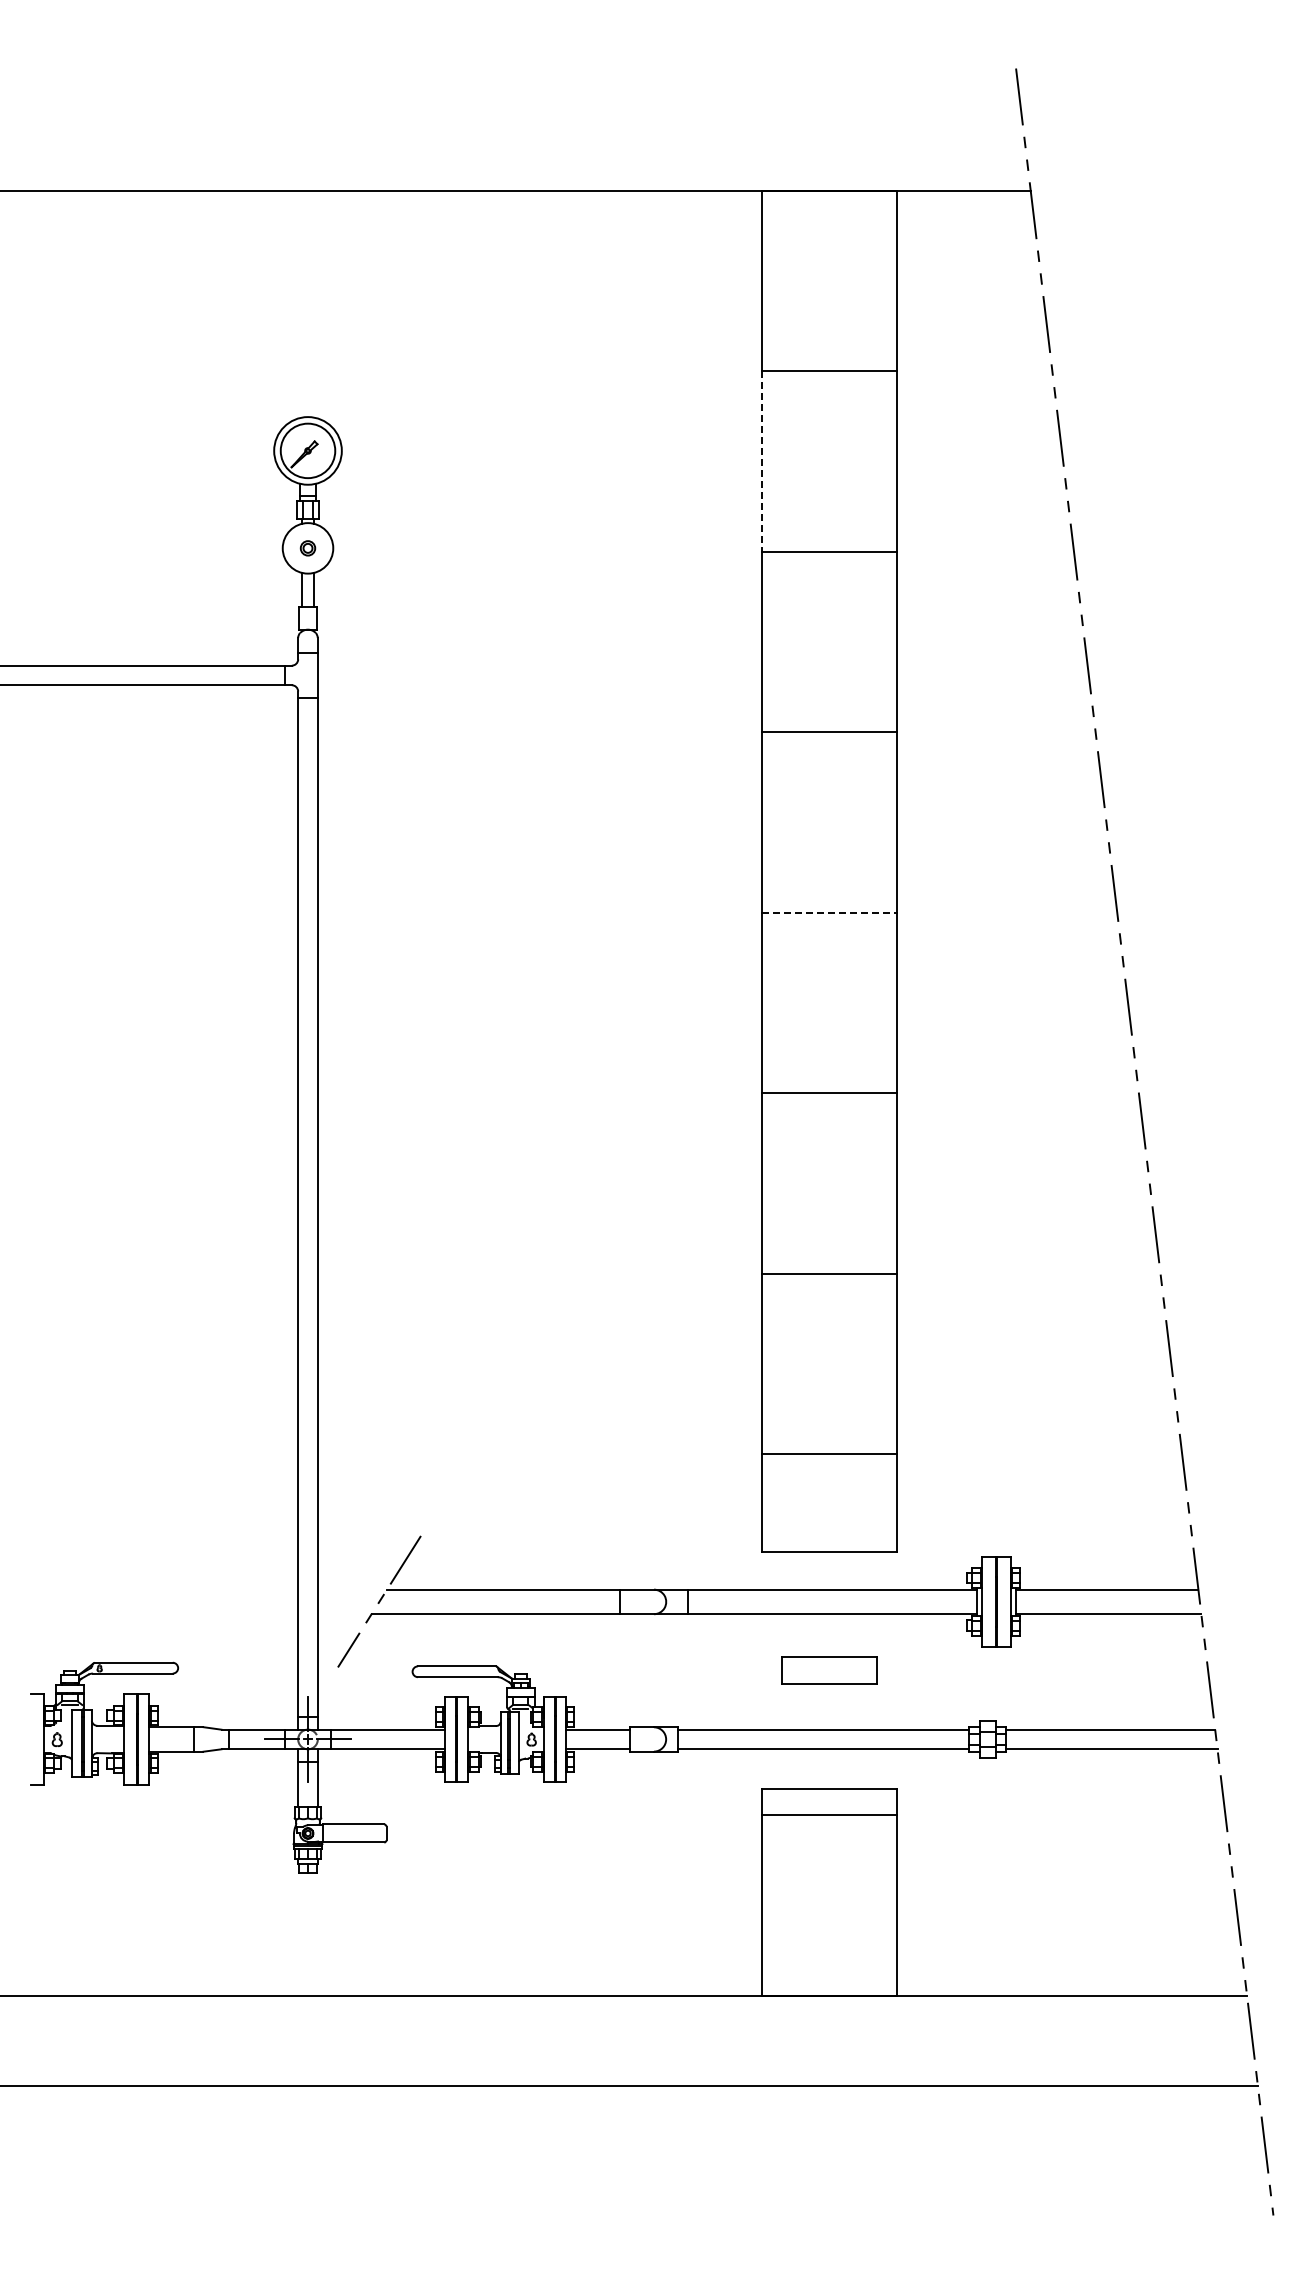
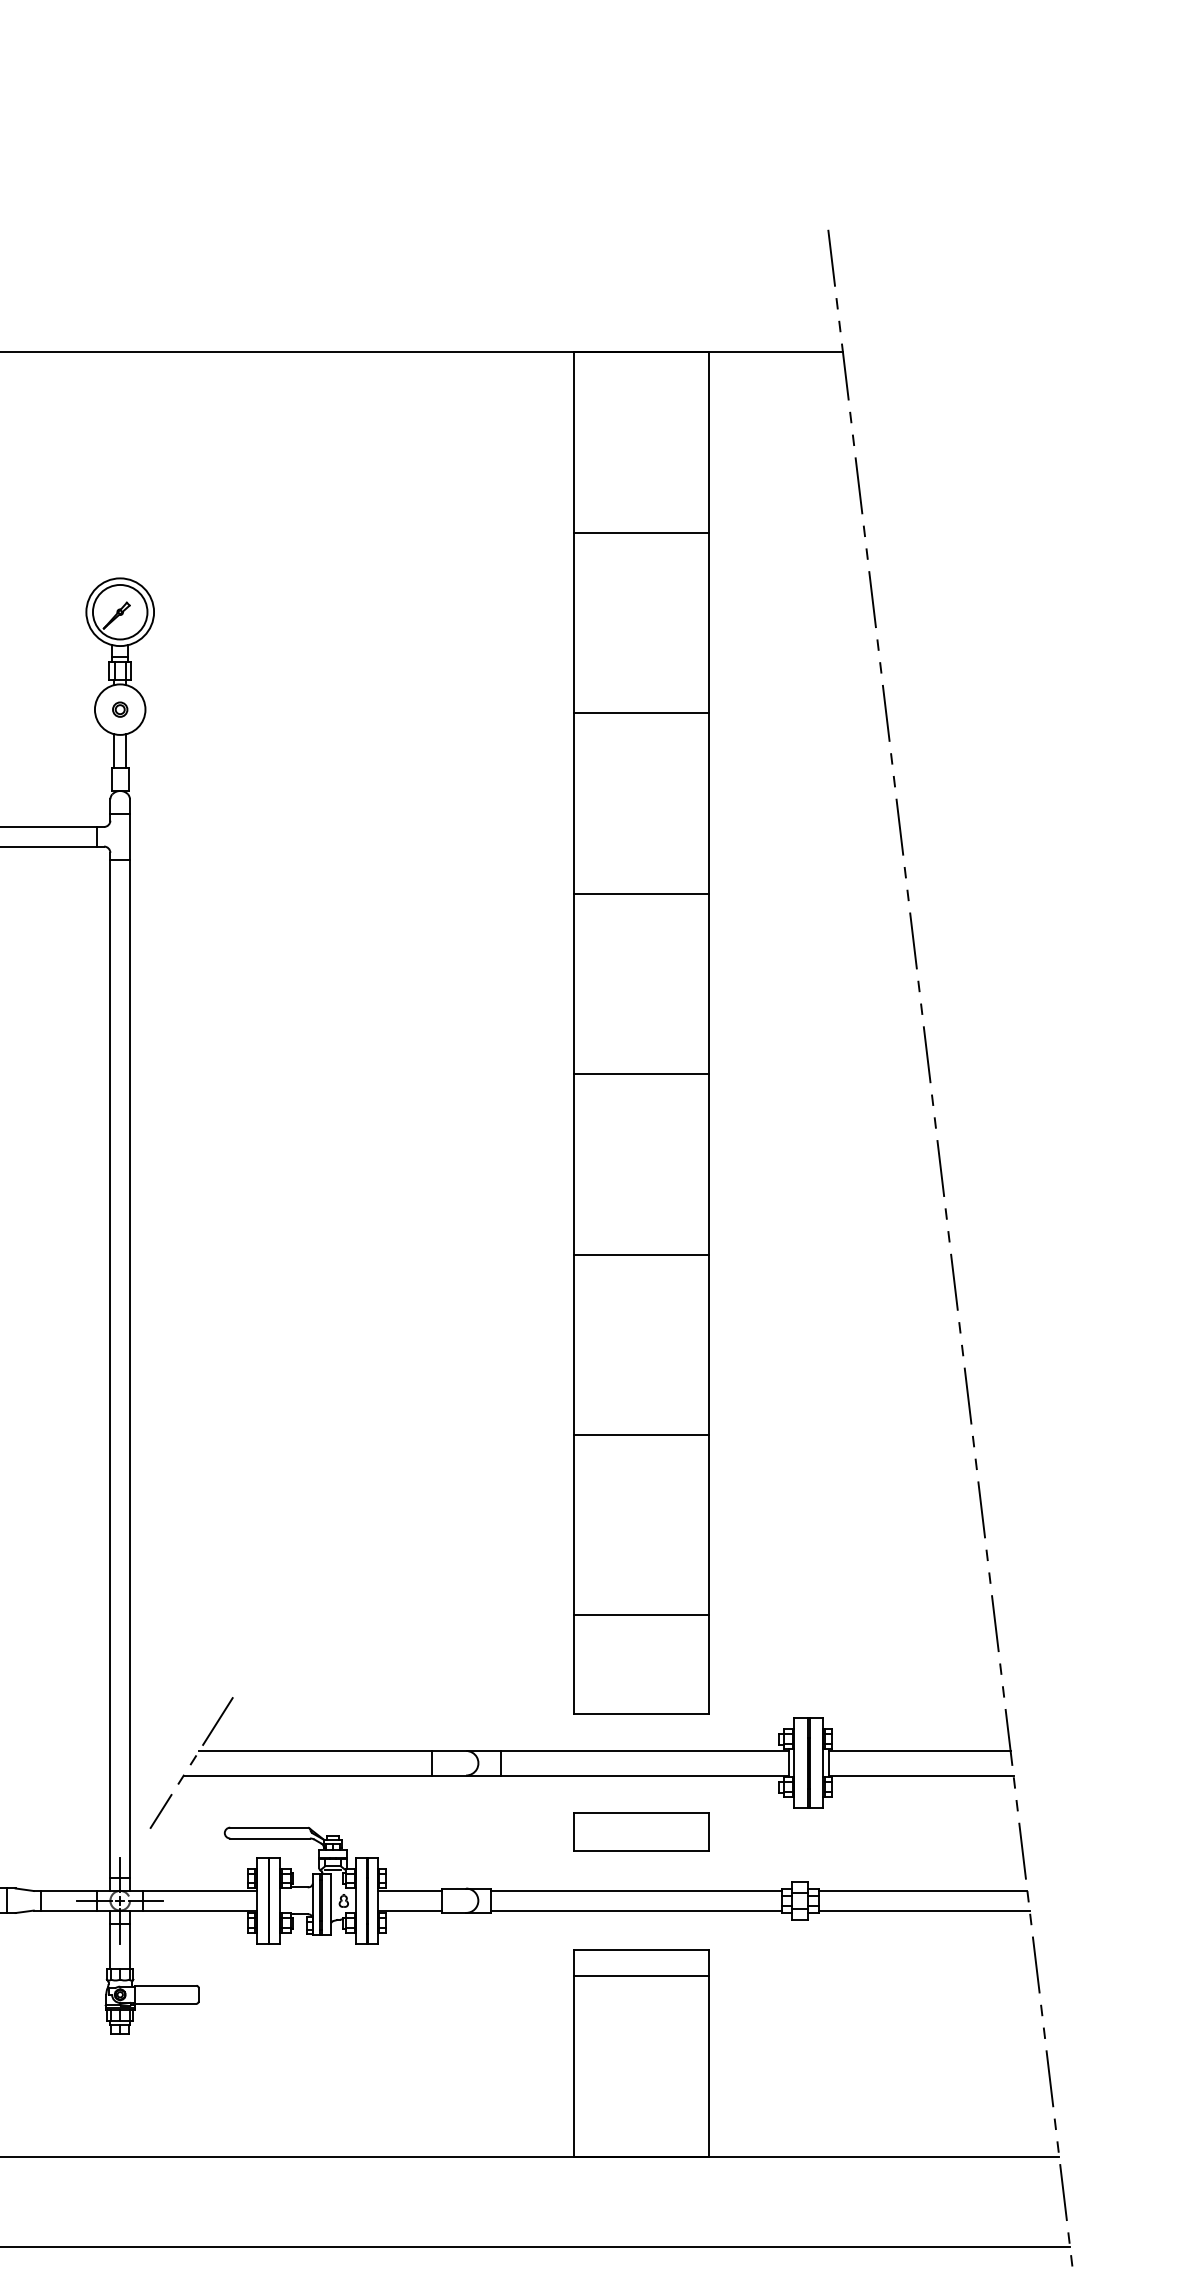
line: (761, 462) -> (573, 623), dashed -> solid
line: (829, 912) -> (641, 1073), dashed -> solid
part: (829, 1670) -> (641, 1831), size x1.43

